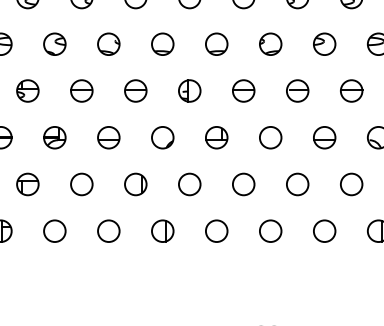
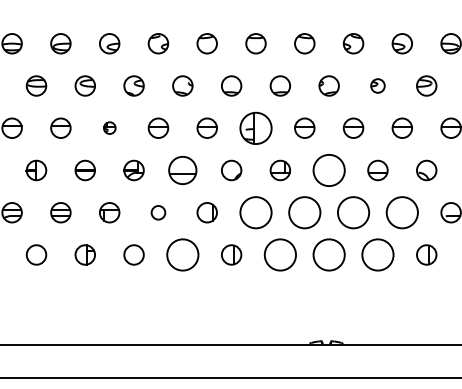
part: (324, 43) -> (377, 85), size x0.7
part: (27, 90) -> (109, 127), size x0.6
part: (189, 90) -> (255, 127), size x1.6
part: (108, 137) -> (182, 170), size x1.4
circle: (269, 137) -> (328, 170), size x1.6
circle: (81, 184) -> (158, 212), size x0.7
circle: (189, 184) -> (255, 212), size x1.6
circle: (243, 184) -> (304, 212), size x1.6
circle: (297, 184) -> (353, 212), size x1.6
circle: (351, 184) -> (402, 212), size x1.6
circle: (108, 230) -> (182, 254), size x1.6
circle: (216, 230) -> (280, 254), size x1.6
circle: (269, 230) -> (328, 254), size x1.6
circle: (324, 230) -> (377, 254), size x1.6

